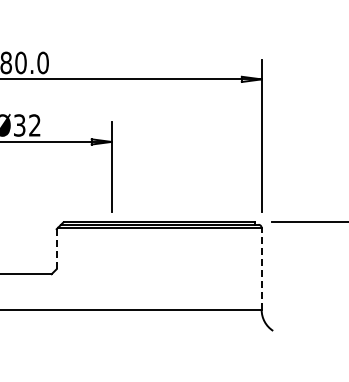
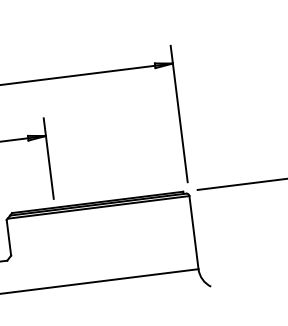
line: (56, 248) -> (8, 237), dashed -> solid
line: (261, 268) -> (193, 232), dashed -> solid

